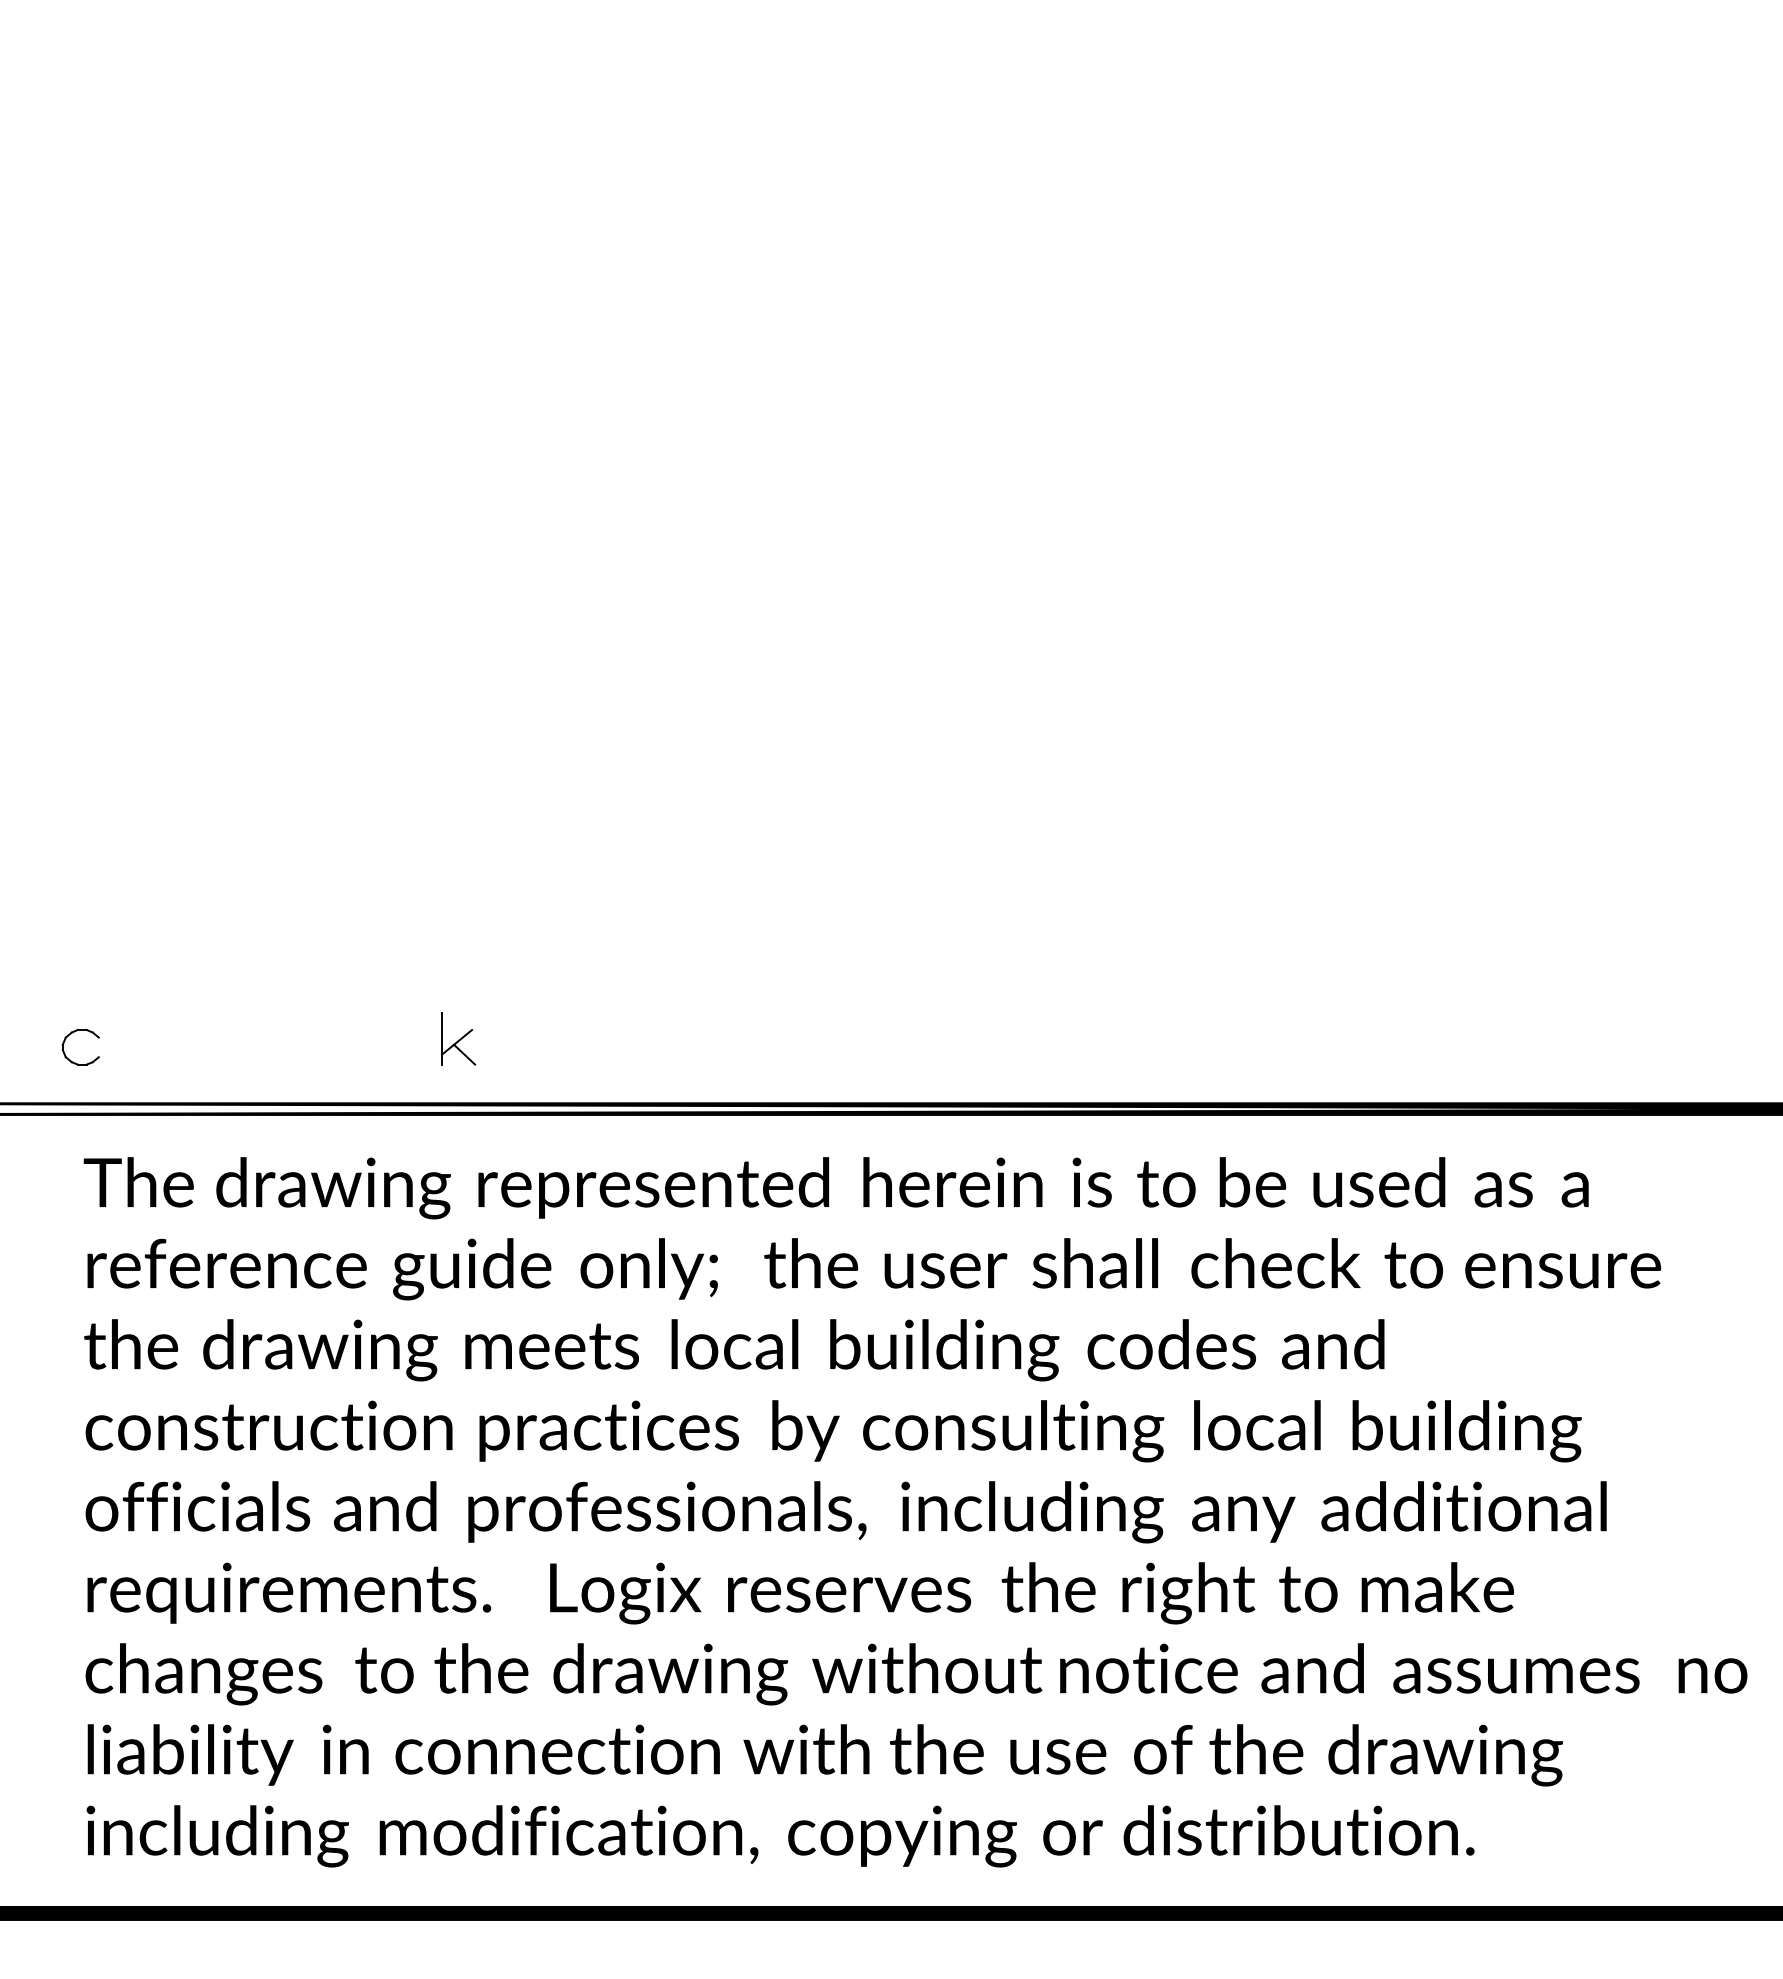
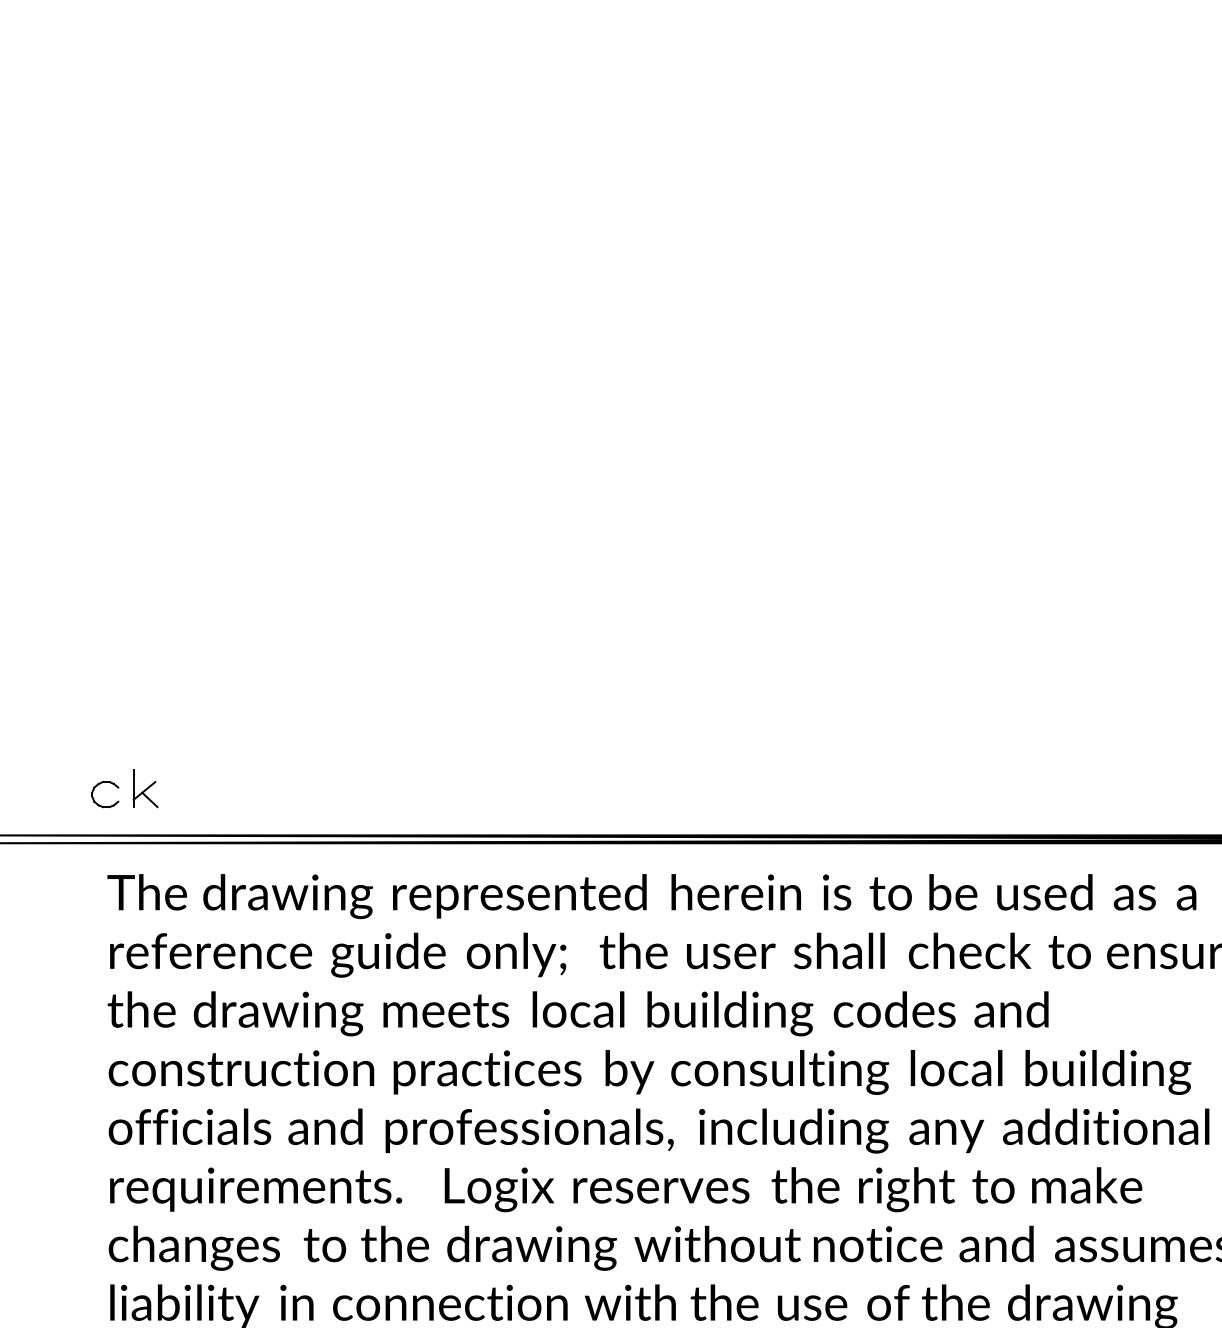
part: (458, 1038) -> (145, 788), moved

